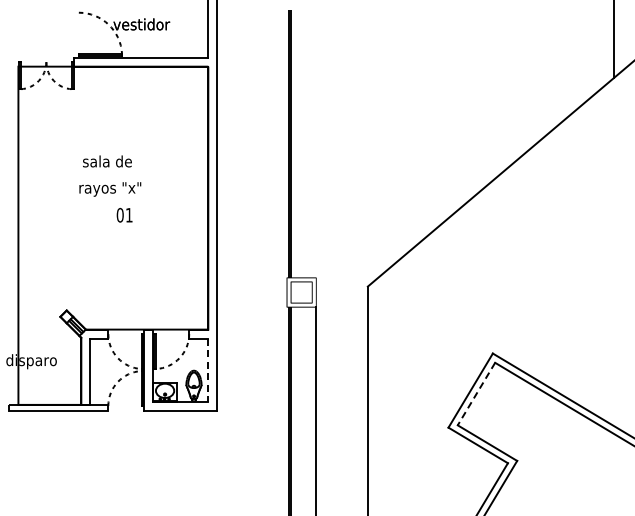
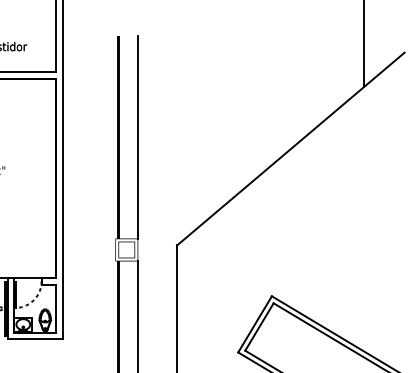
line: (316, 143) -> (138, 136), added
line: (208, 370) -> (56, 309), dashed -> solid
line: (476, 394) -> (259, 327), dashed -> solid

